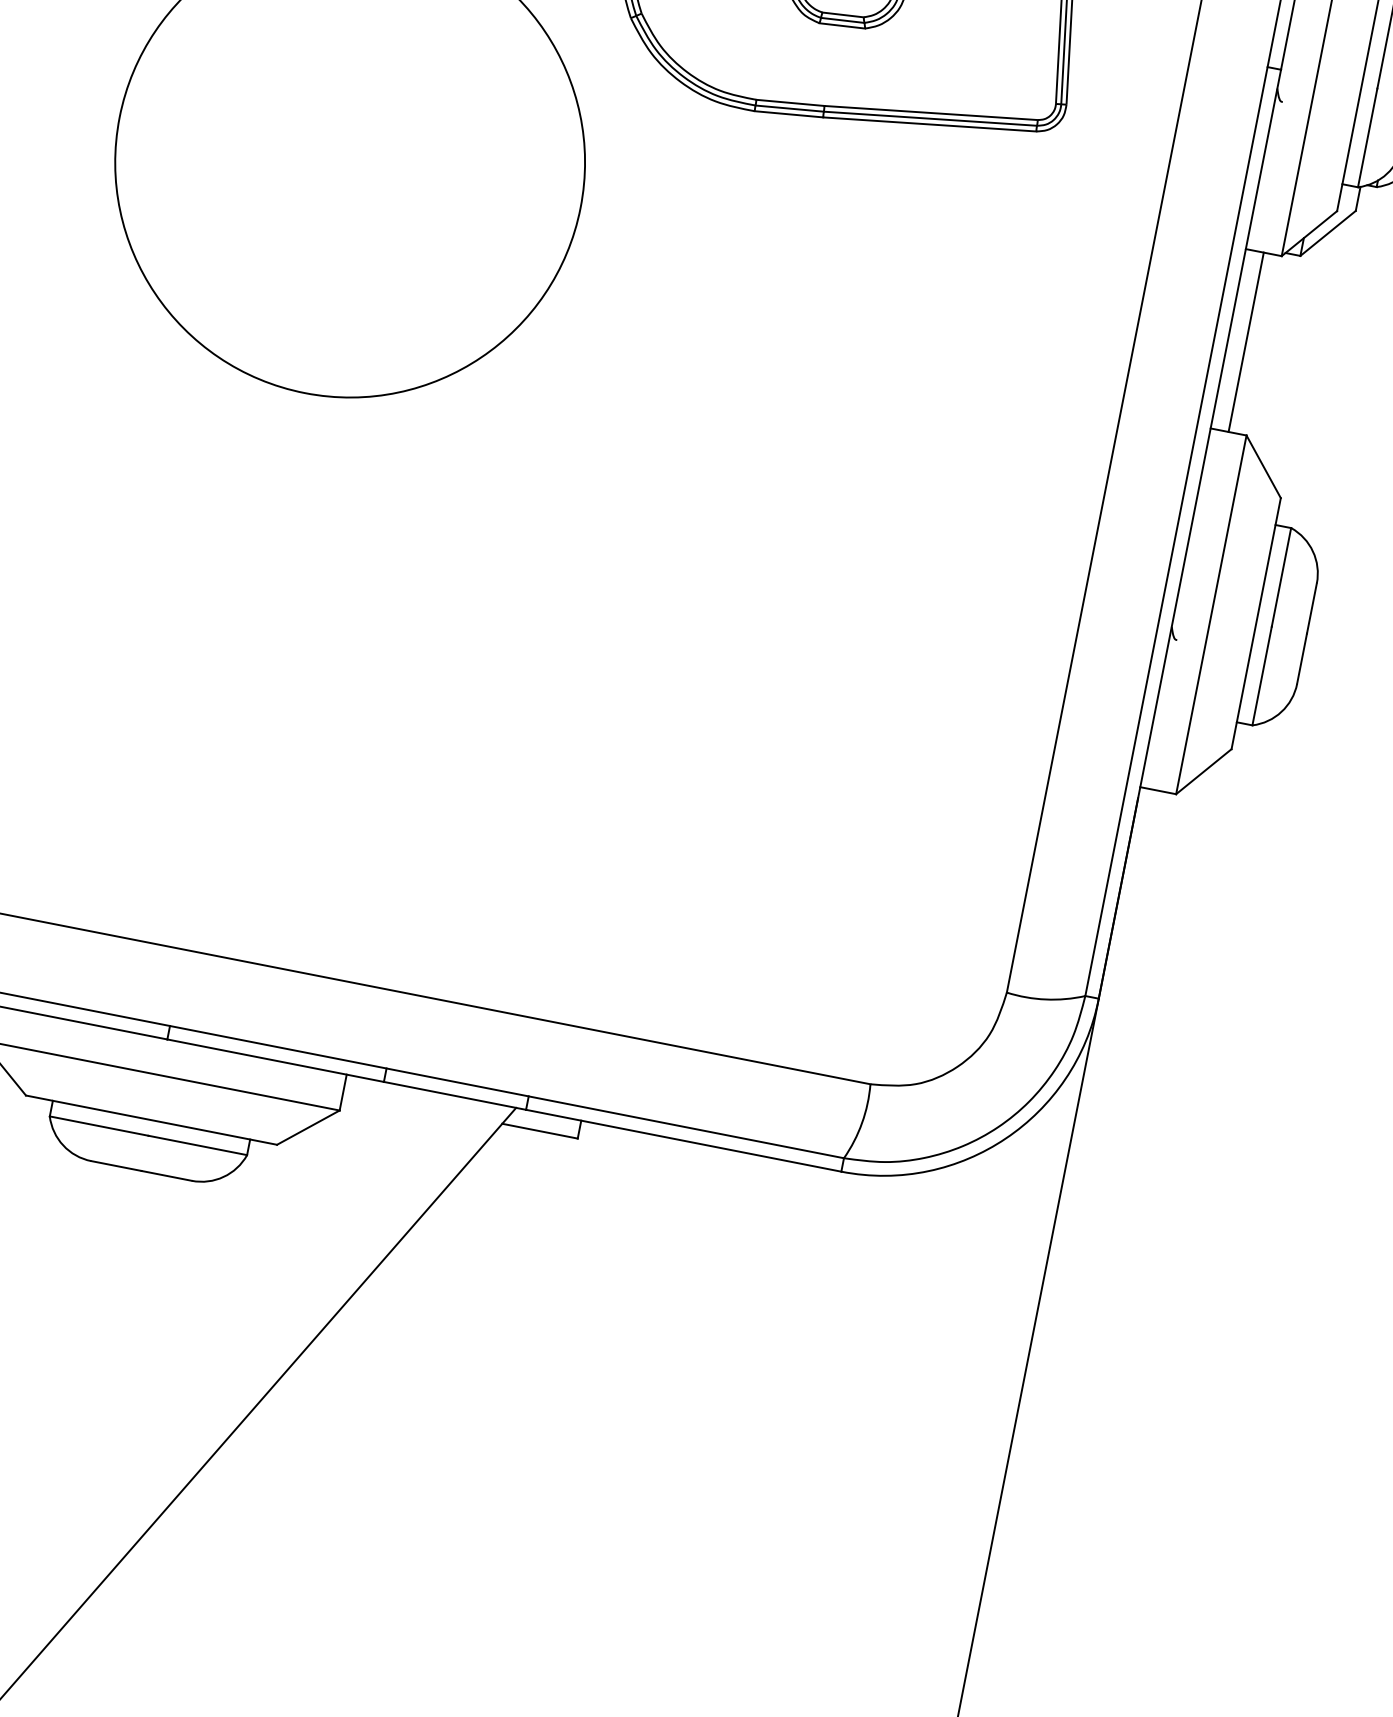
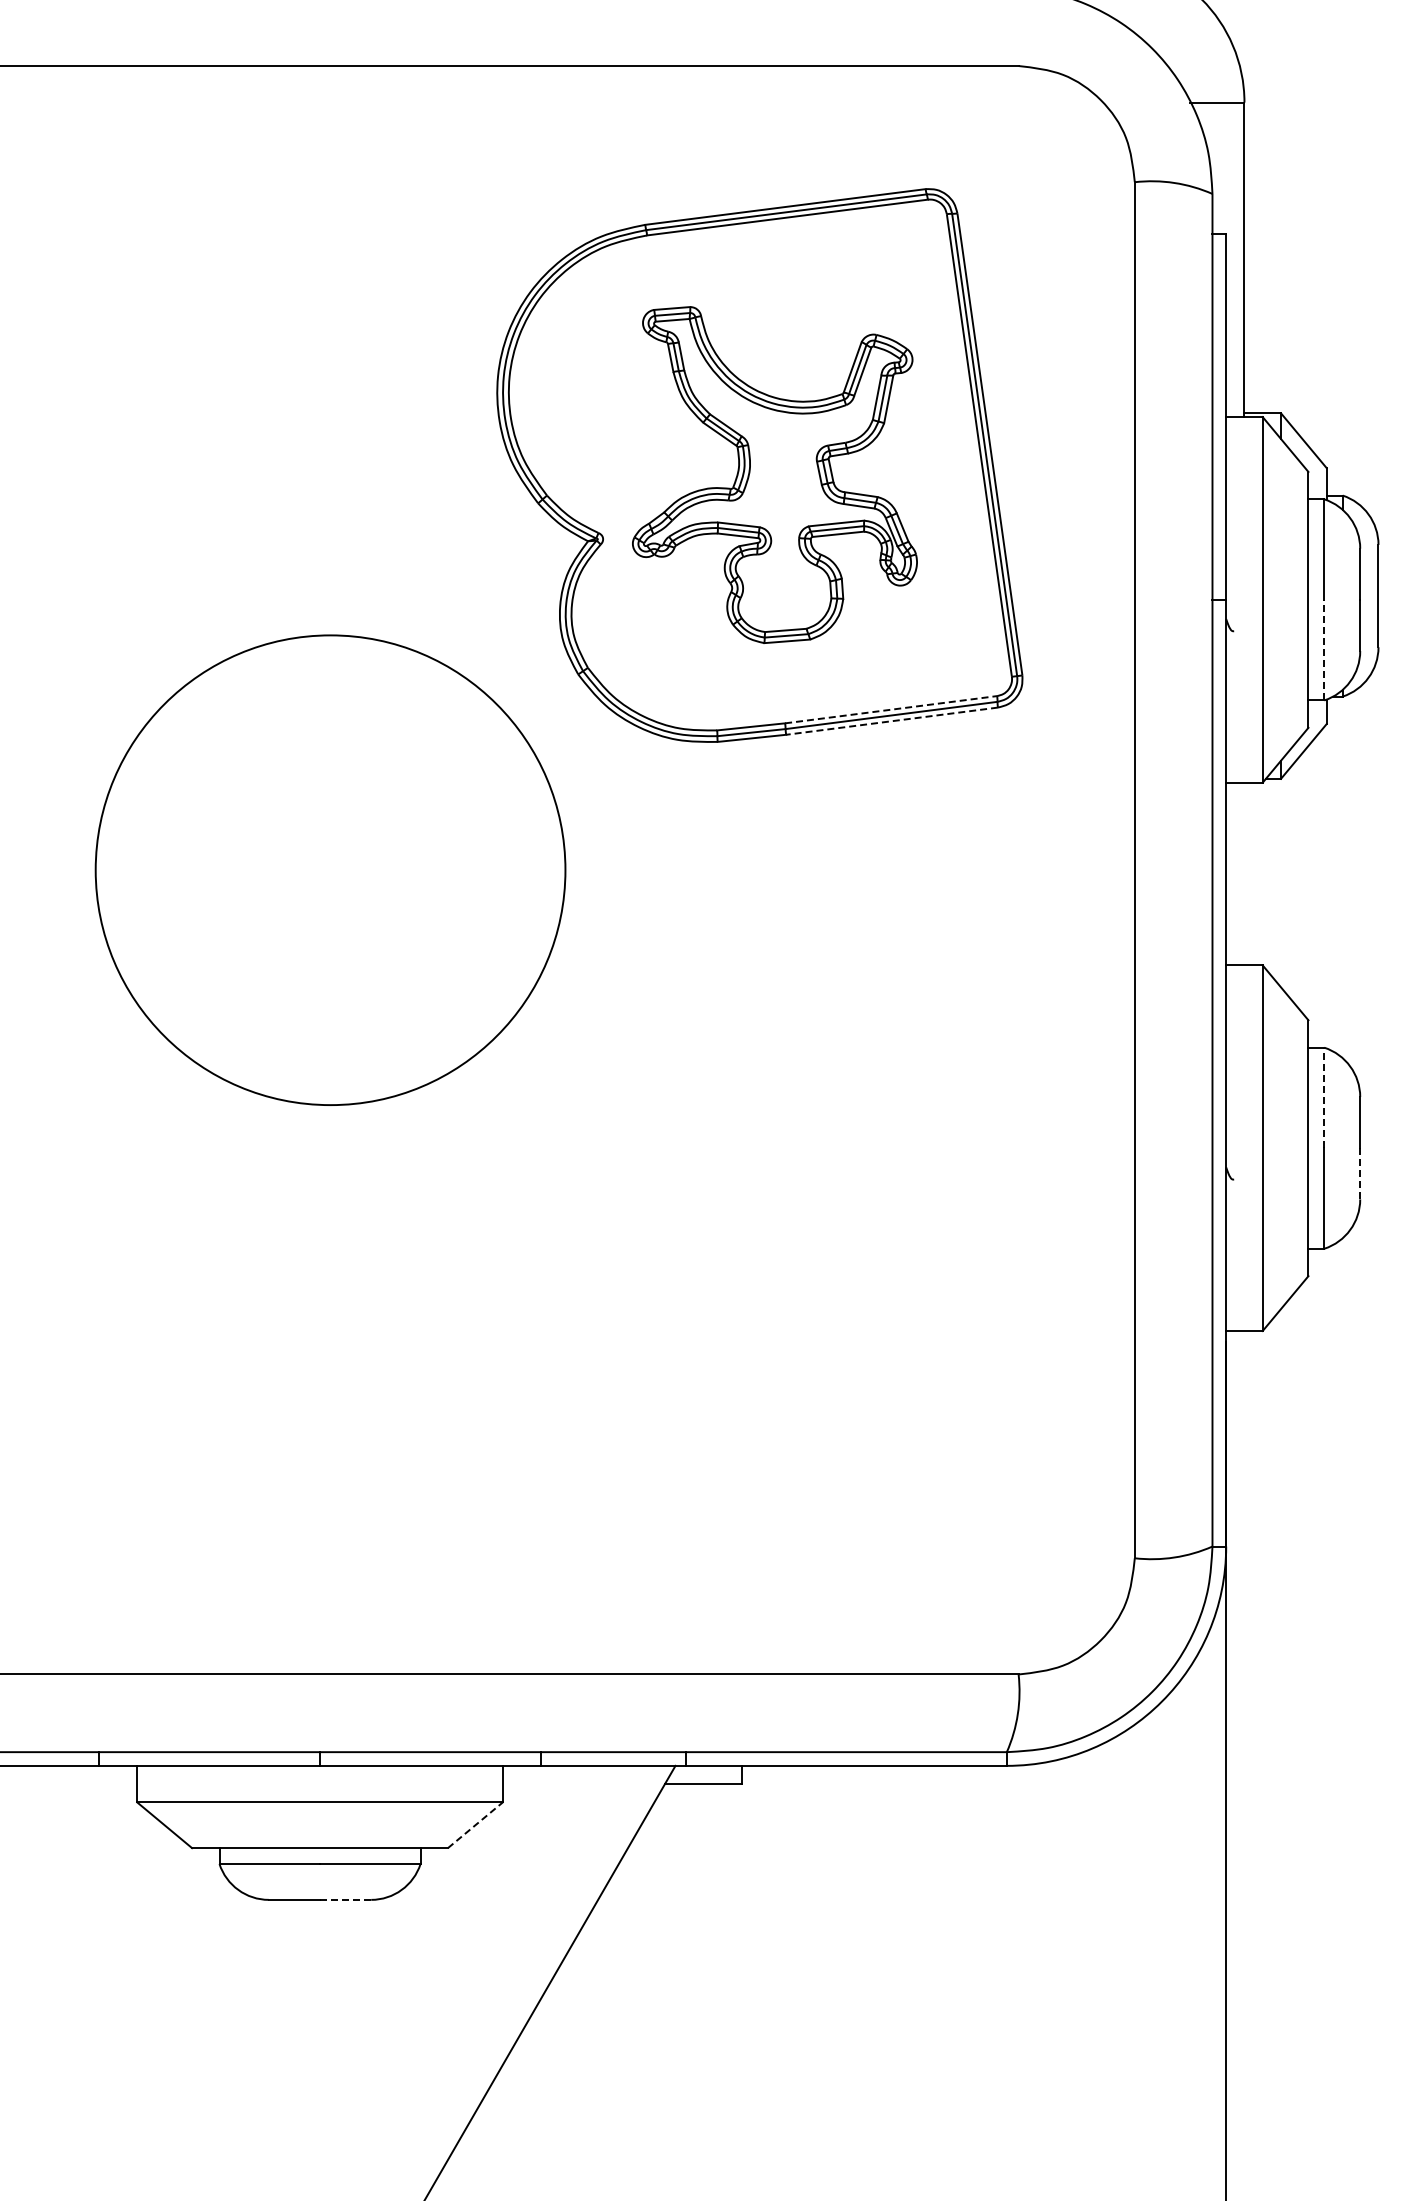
line: (931, 112) -> (891, 709), solid -> dashed
line: (930, 124) -> (892, 721), solid -> dashed
line: (1367, 137) -> (1324, 649), solid -> dashed
line: (1246, 341) -> (1244, 873), removed
line: (1281, 576) -> (1324, 1097), solid -> dashed
line: (1302, 658) -> (1360, 1173), solid -> dashed
line: (308, 1127) -> (475, 1825), solid -> dashed
line: (166, 1175) -> (345, 1899), solid -> dashed

